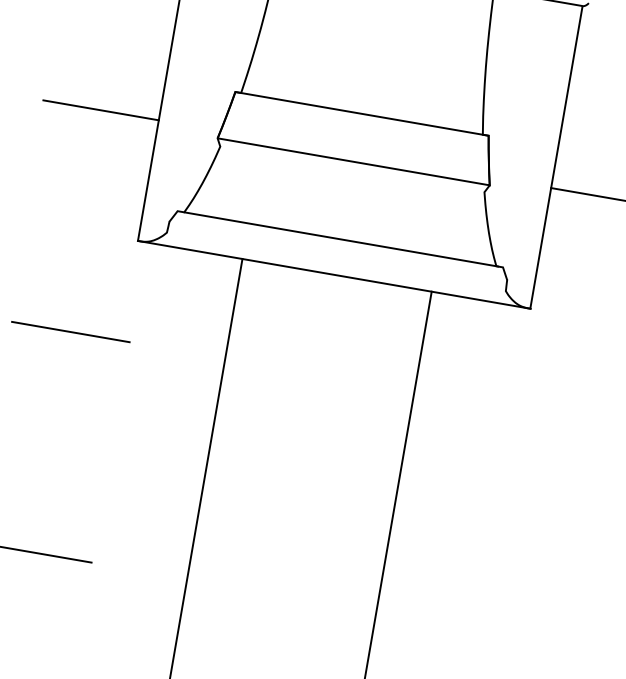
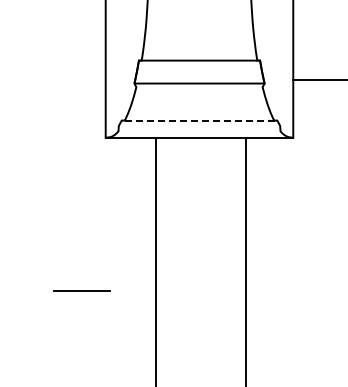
line: (99, 109) -> (77, 79), removed
line: (342, 239) -> (200, 120), solid -> dashed
line: (70, 332) -> (81, 185), removed

